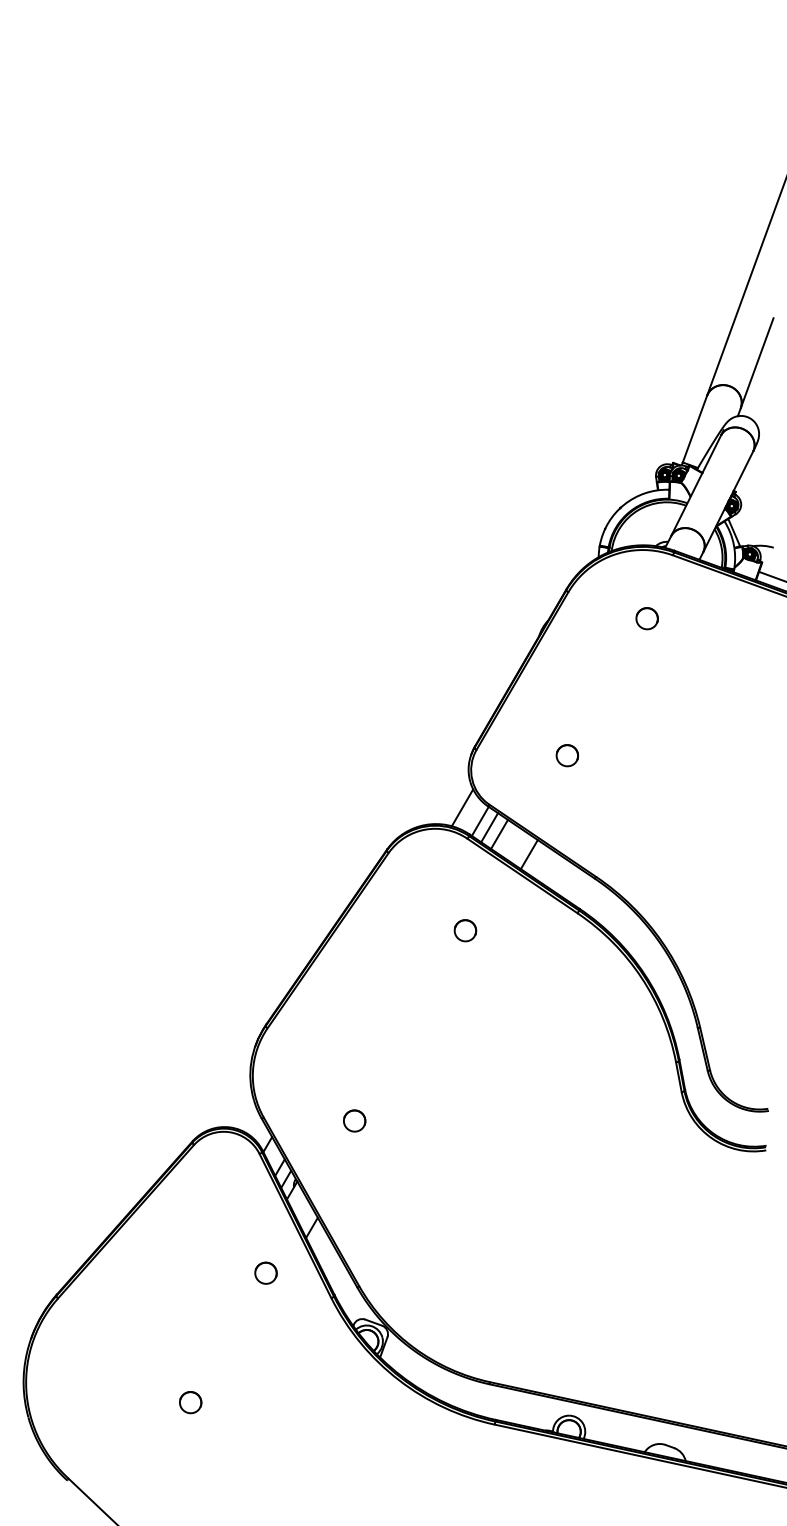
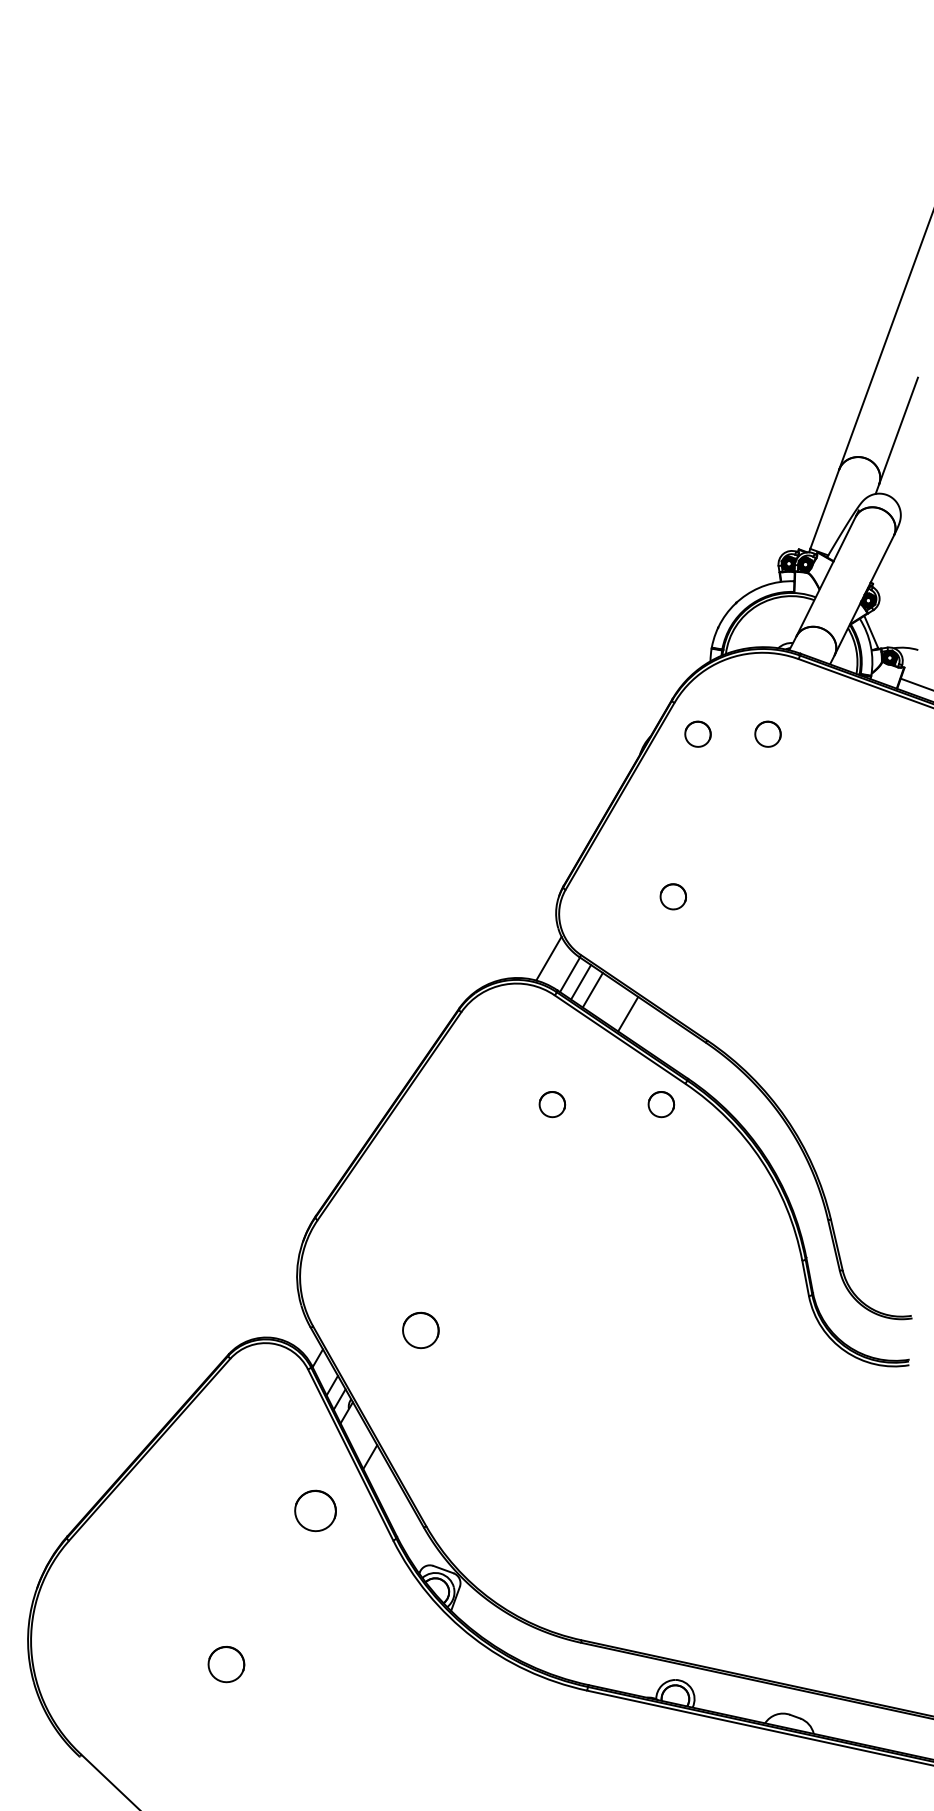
part: (587, 618) -> (697, 733), added
part: (557, 930) -> (661, 1104), added
part: (354, 1120) -> (420, 1329), size x1.4
part: (265, 1272) -> (315, 1510), size x1.6
part: (189, 1402) -> (225, 1664), size x1.4

